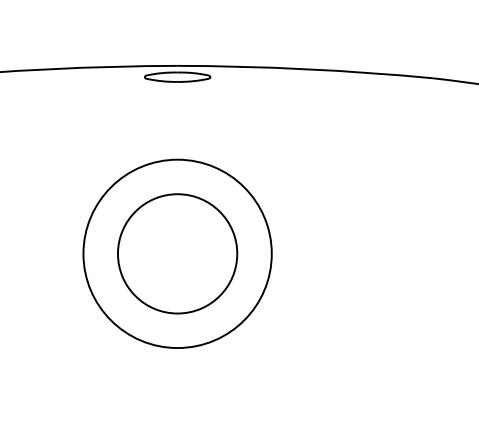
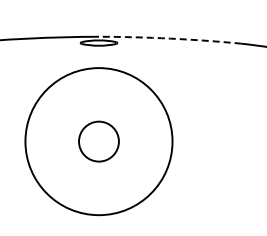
arc: (305, 68) -> (170, 38), solid -> dashed
circle: (176, 253) -> (98, 141), size x0.6
circle: (176, 253) -> (98, 141), size x1.4

